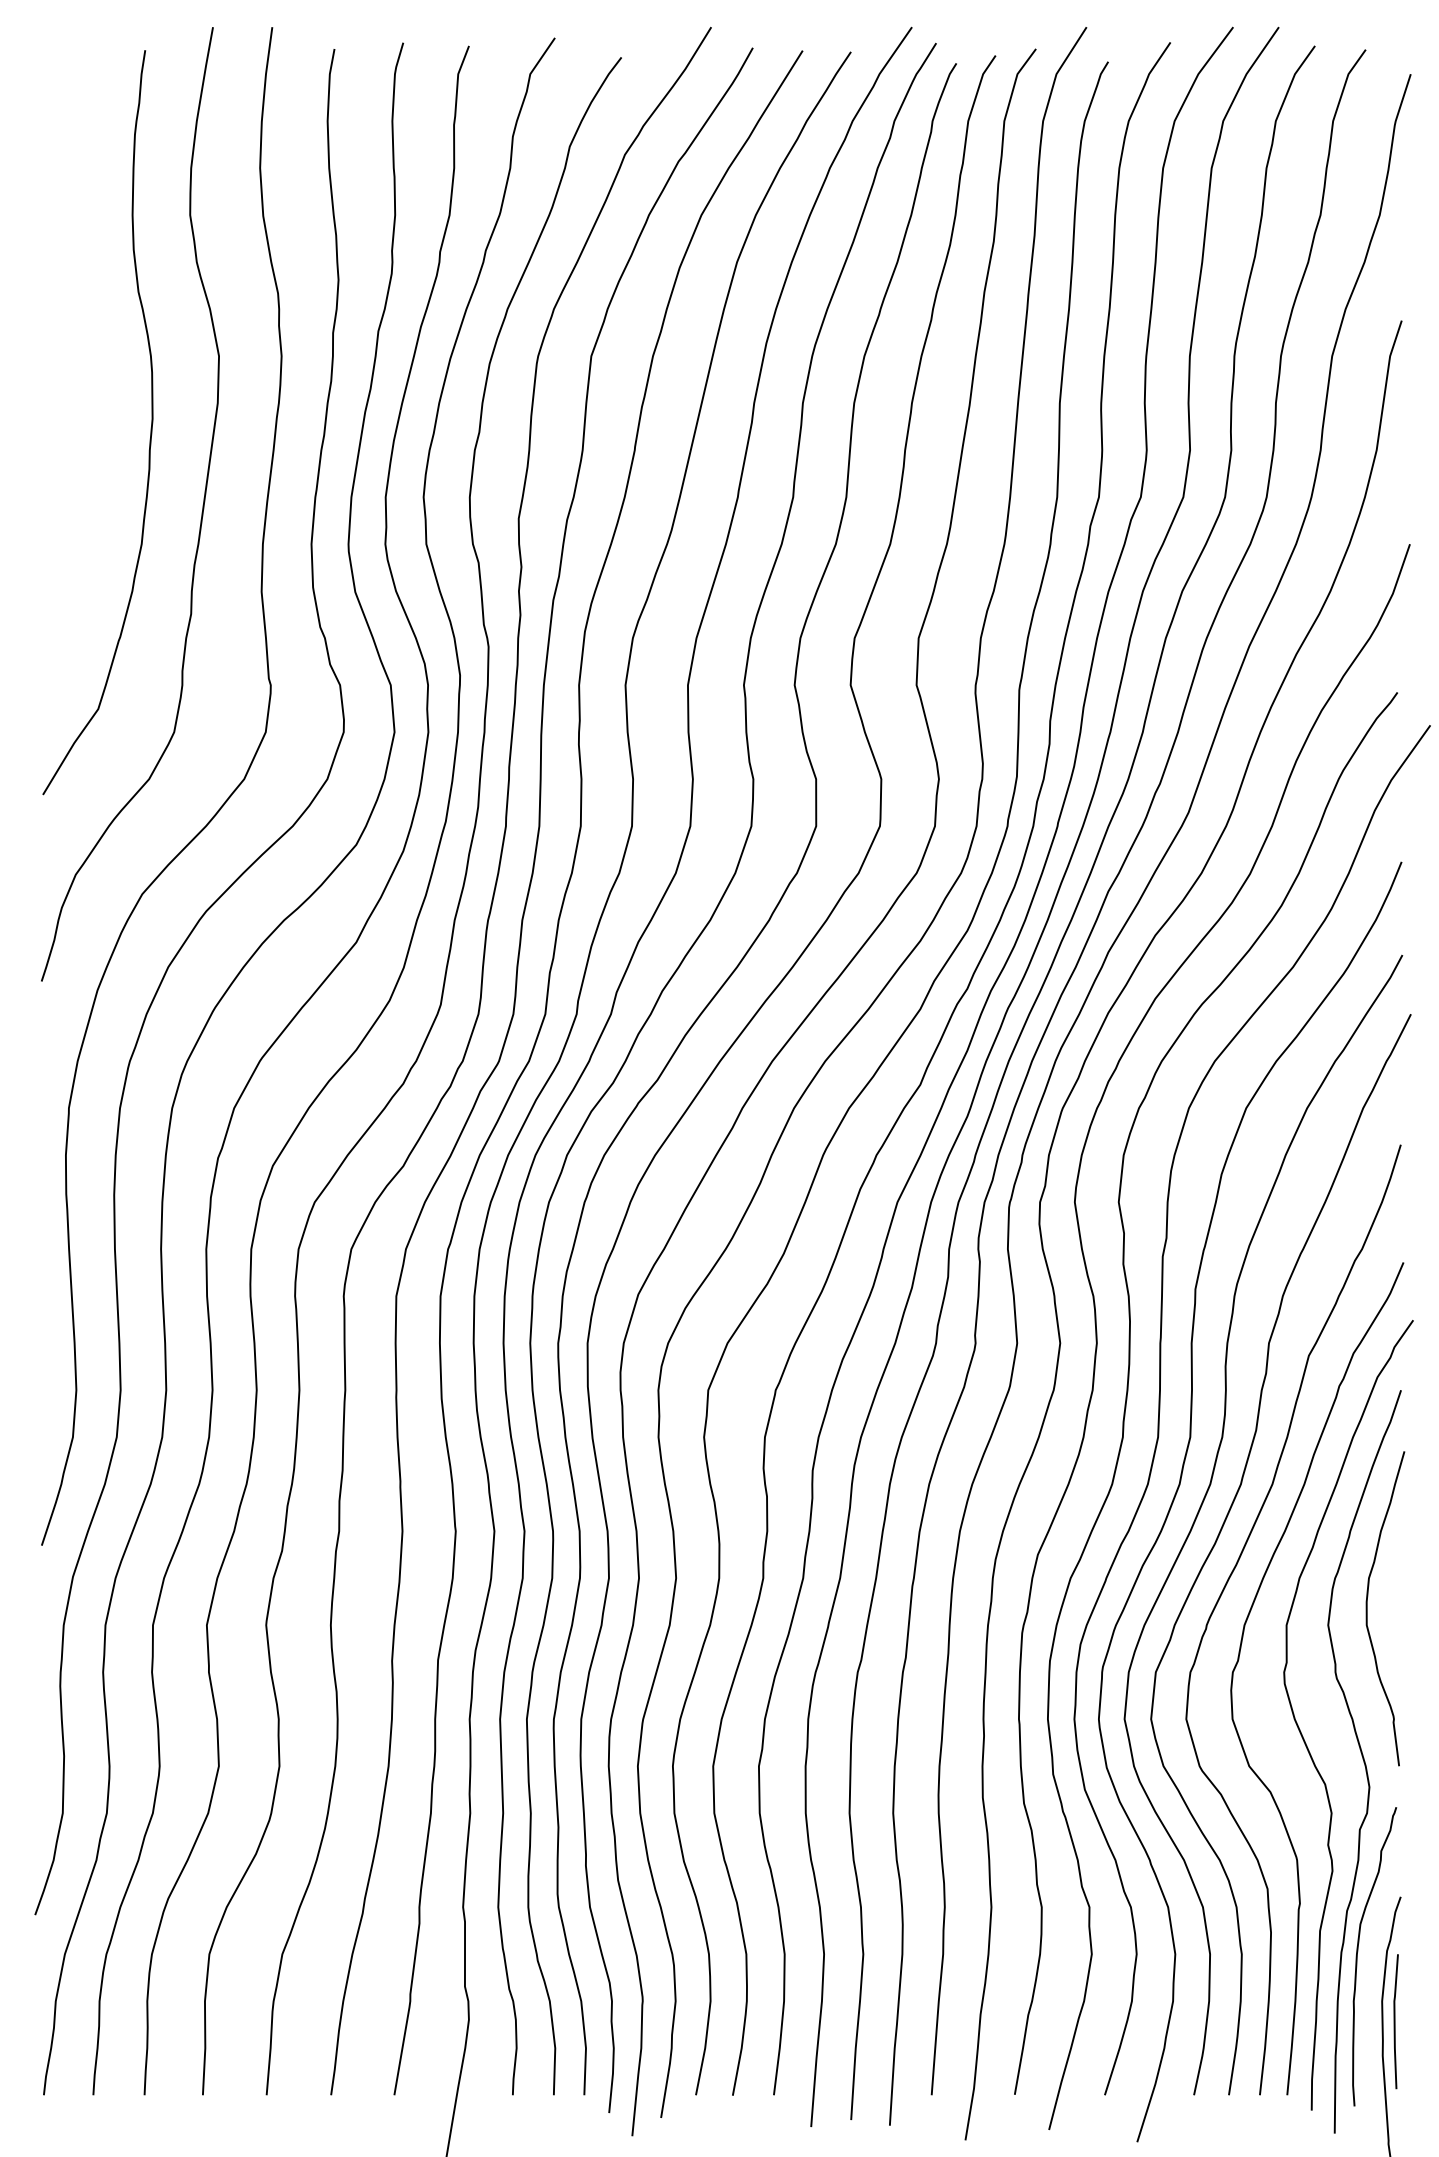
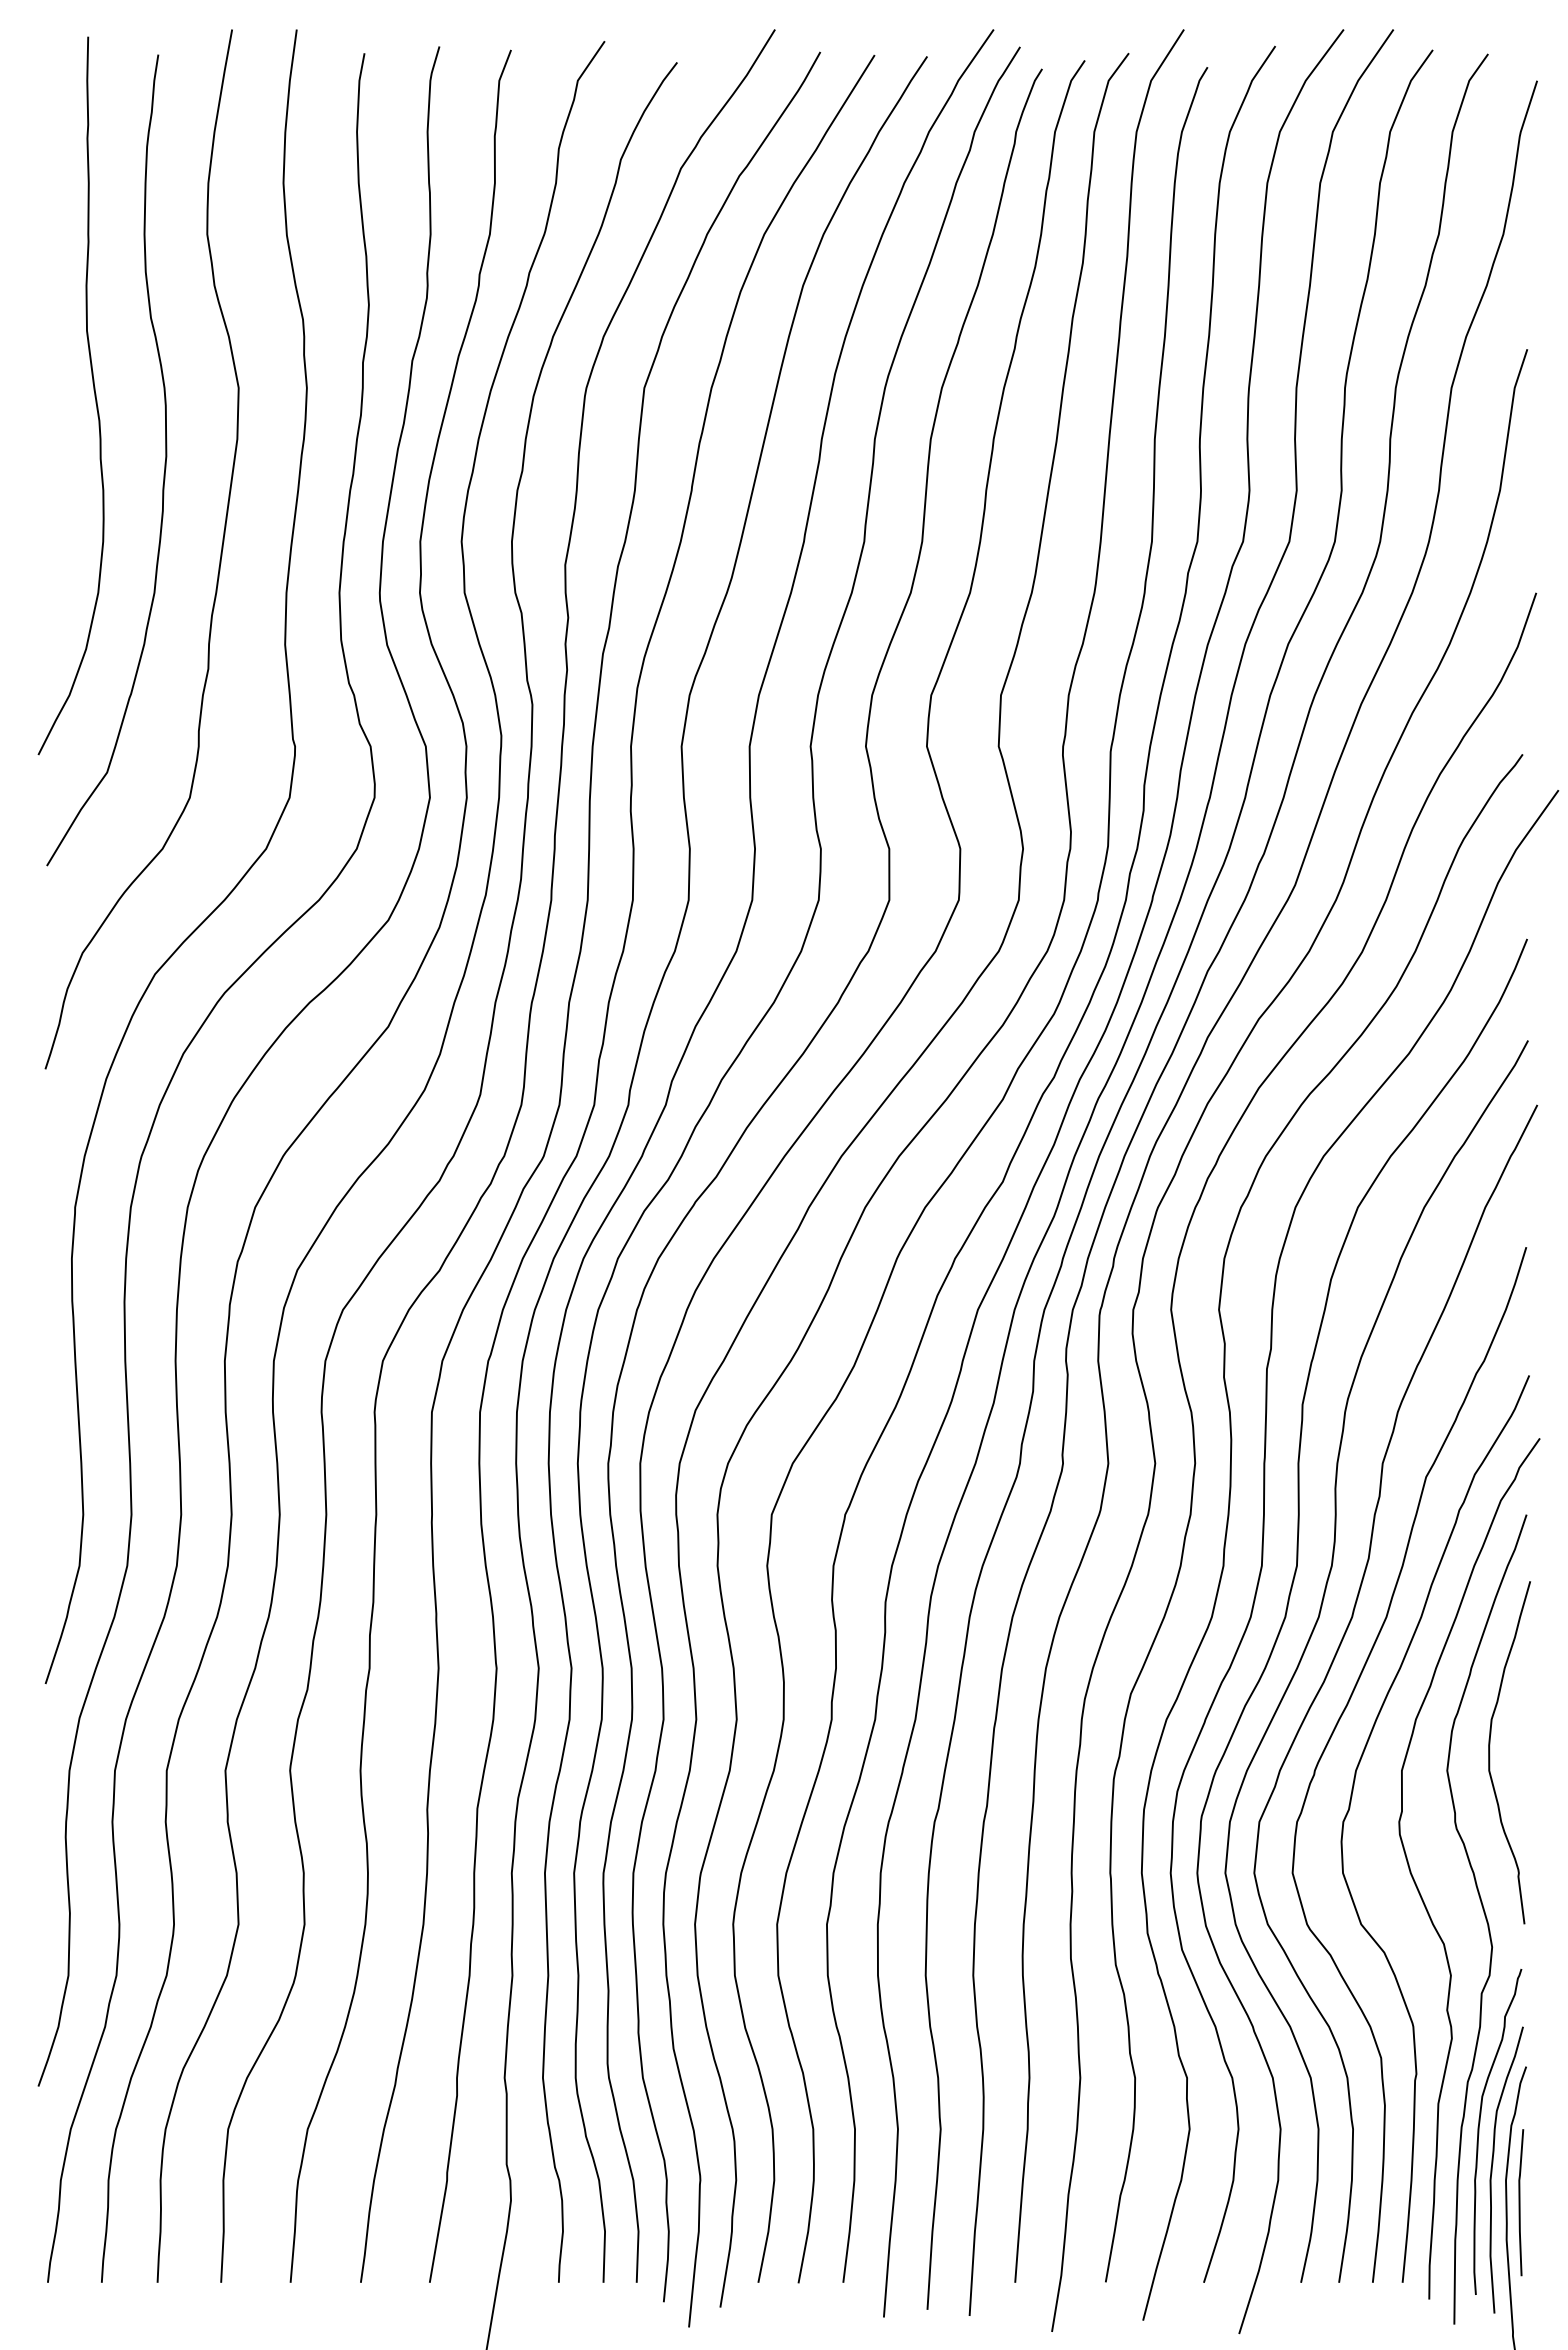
curve: (85, 358) -> (93, 390), added
curve: (1369, 1991) -> (1492, 2169), added

